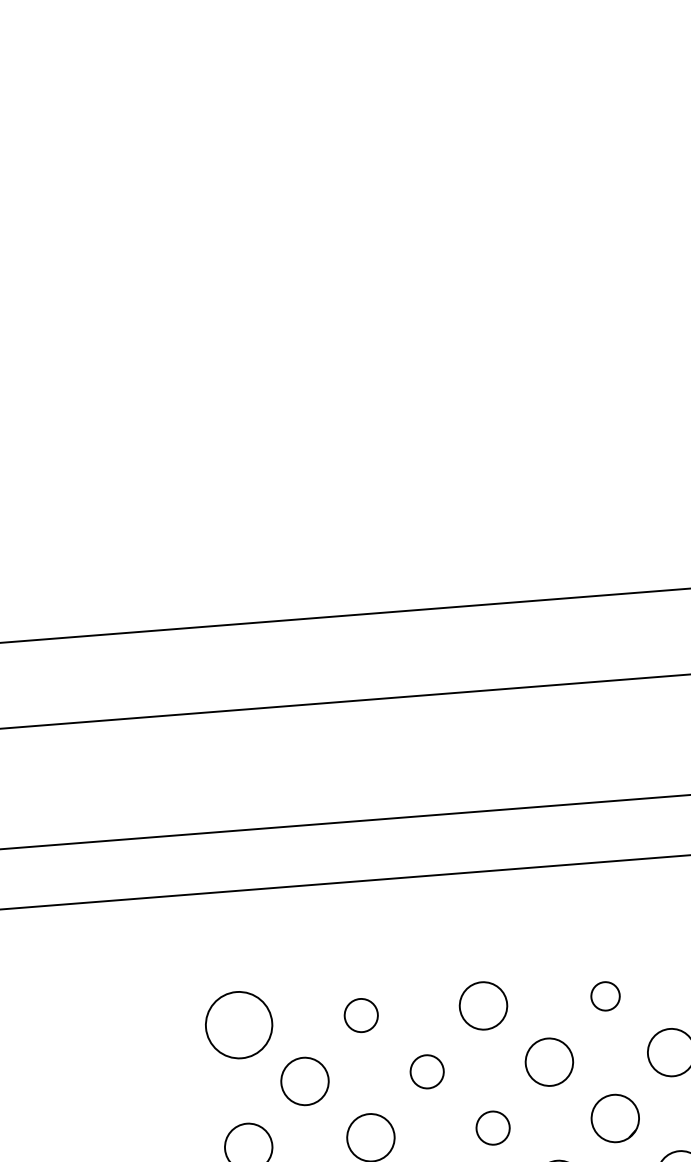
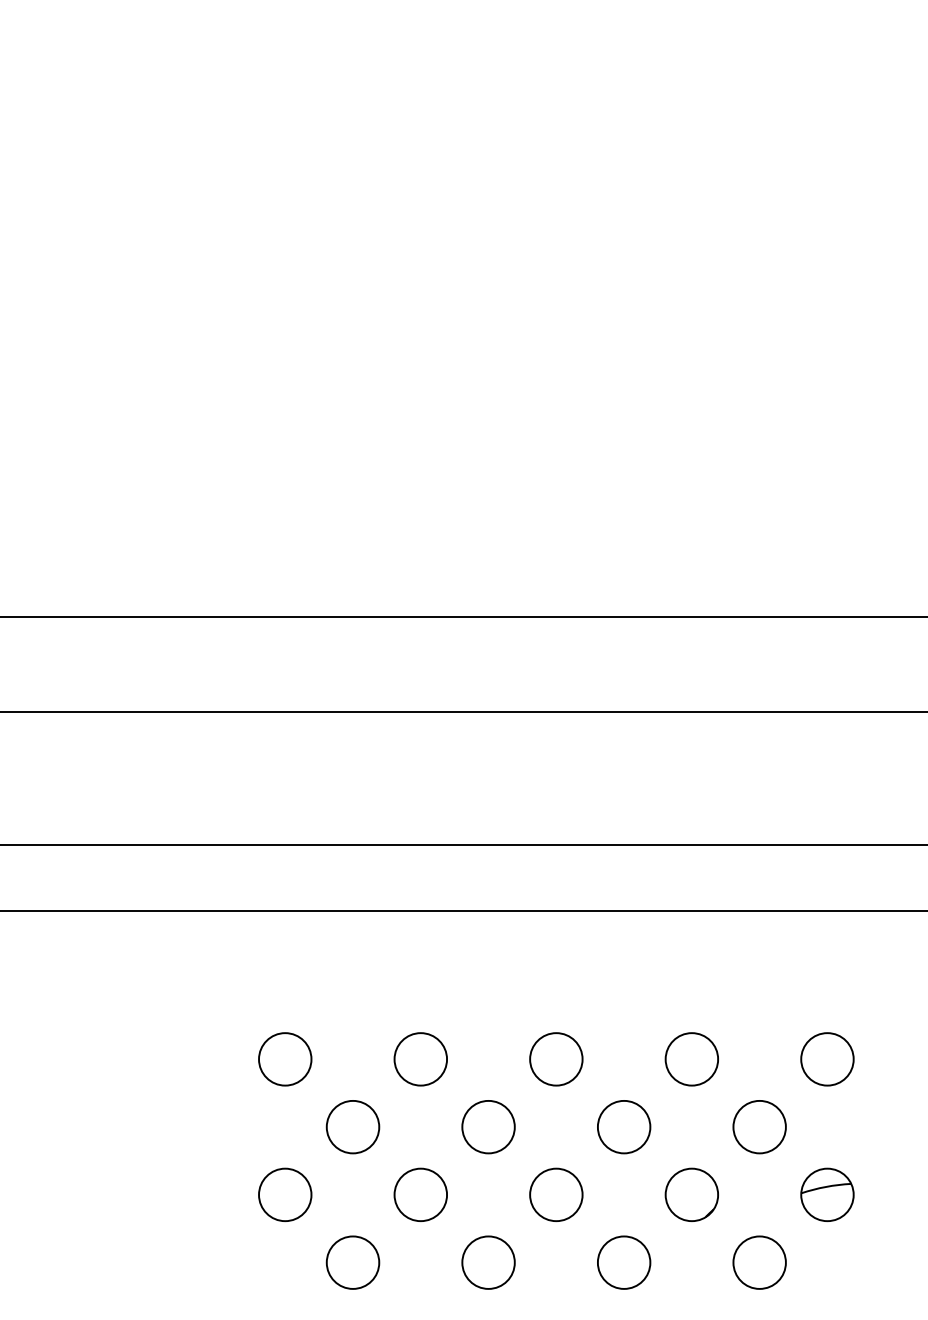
circle: (605, 996) -> (691, 1059), size x1.67
circle: (361, 1015) -> (420, 1059), size x1.43
circle: (239, 1025) -> (285, 1059), size x0.71
circle: (427, 1071) -> (488, 1126), size x1.43
circle: (493, 1127) -> (556, 1194), size x1.43

